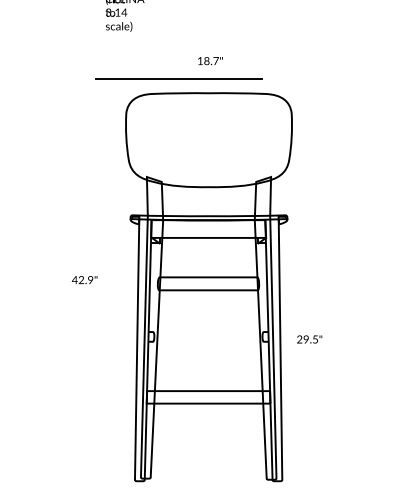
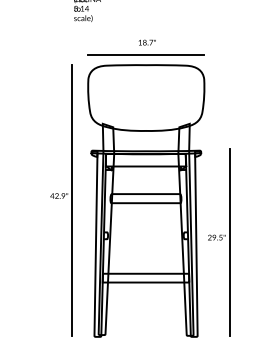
line: (177, 77) -> (145, 54), moved
line: (103, 286) -> (72, 200), added
line: (327, 346) -> (229, 242), added

